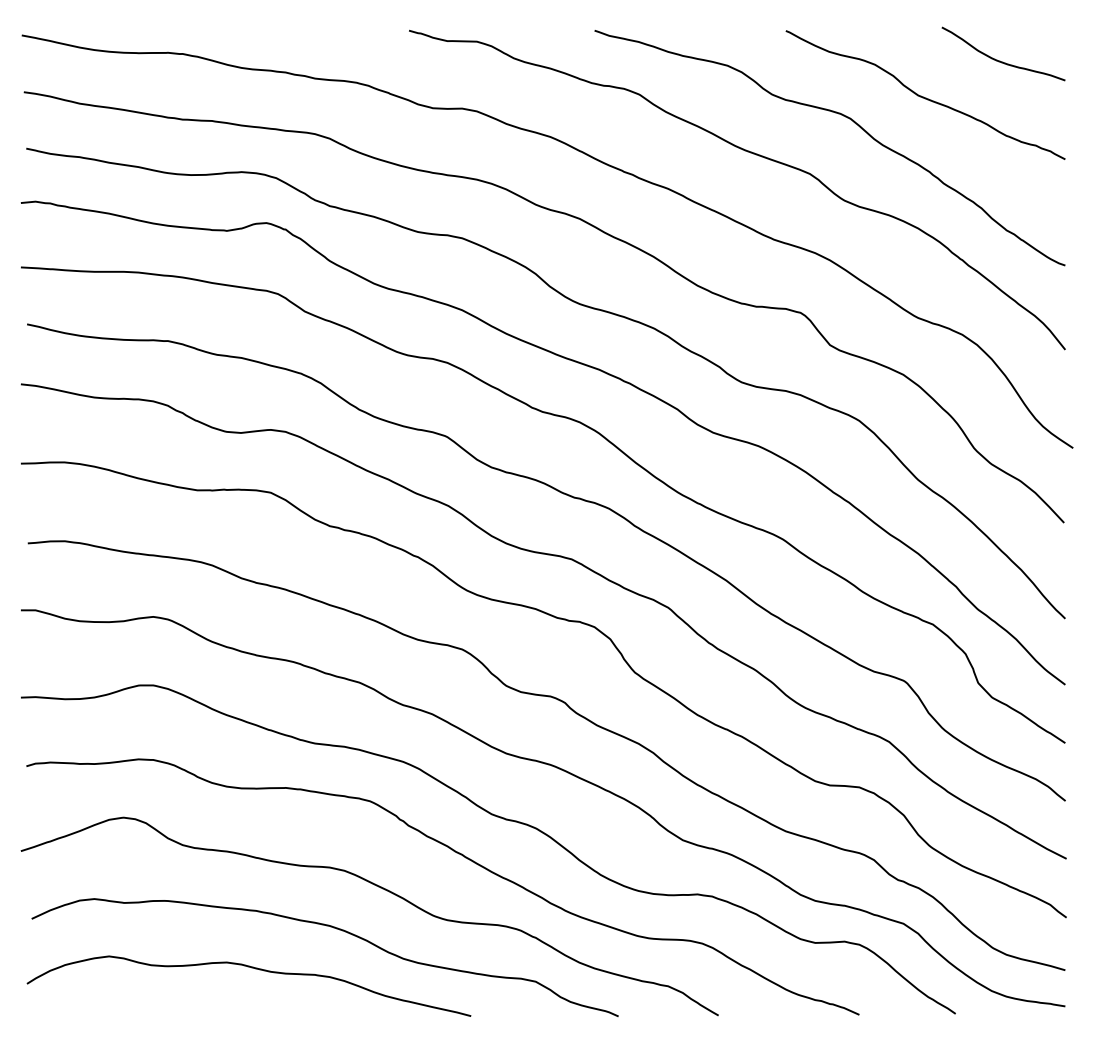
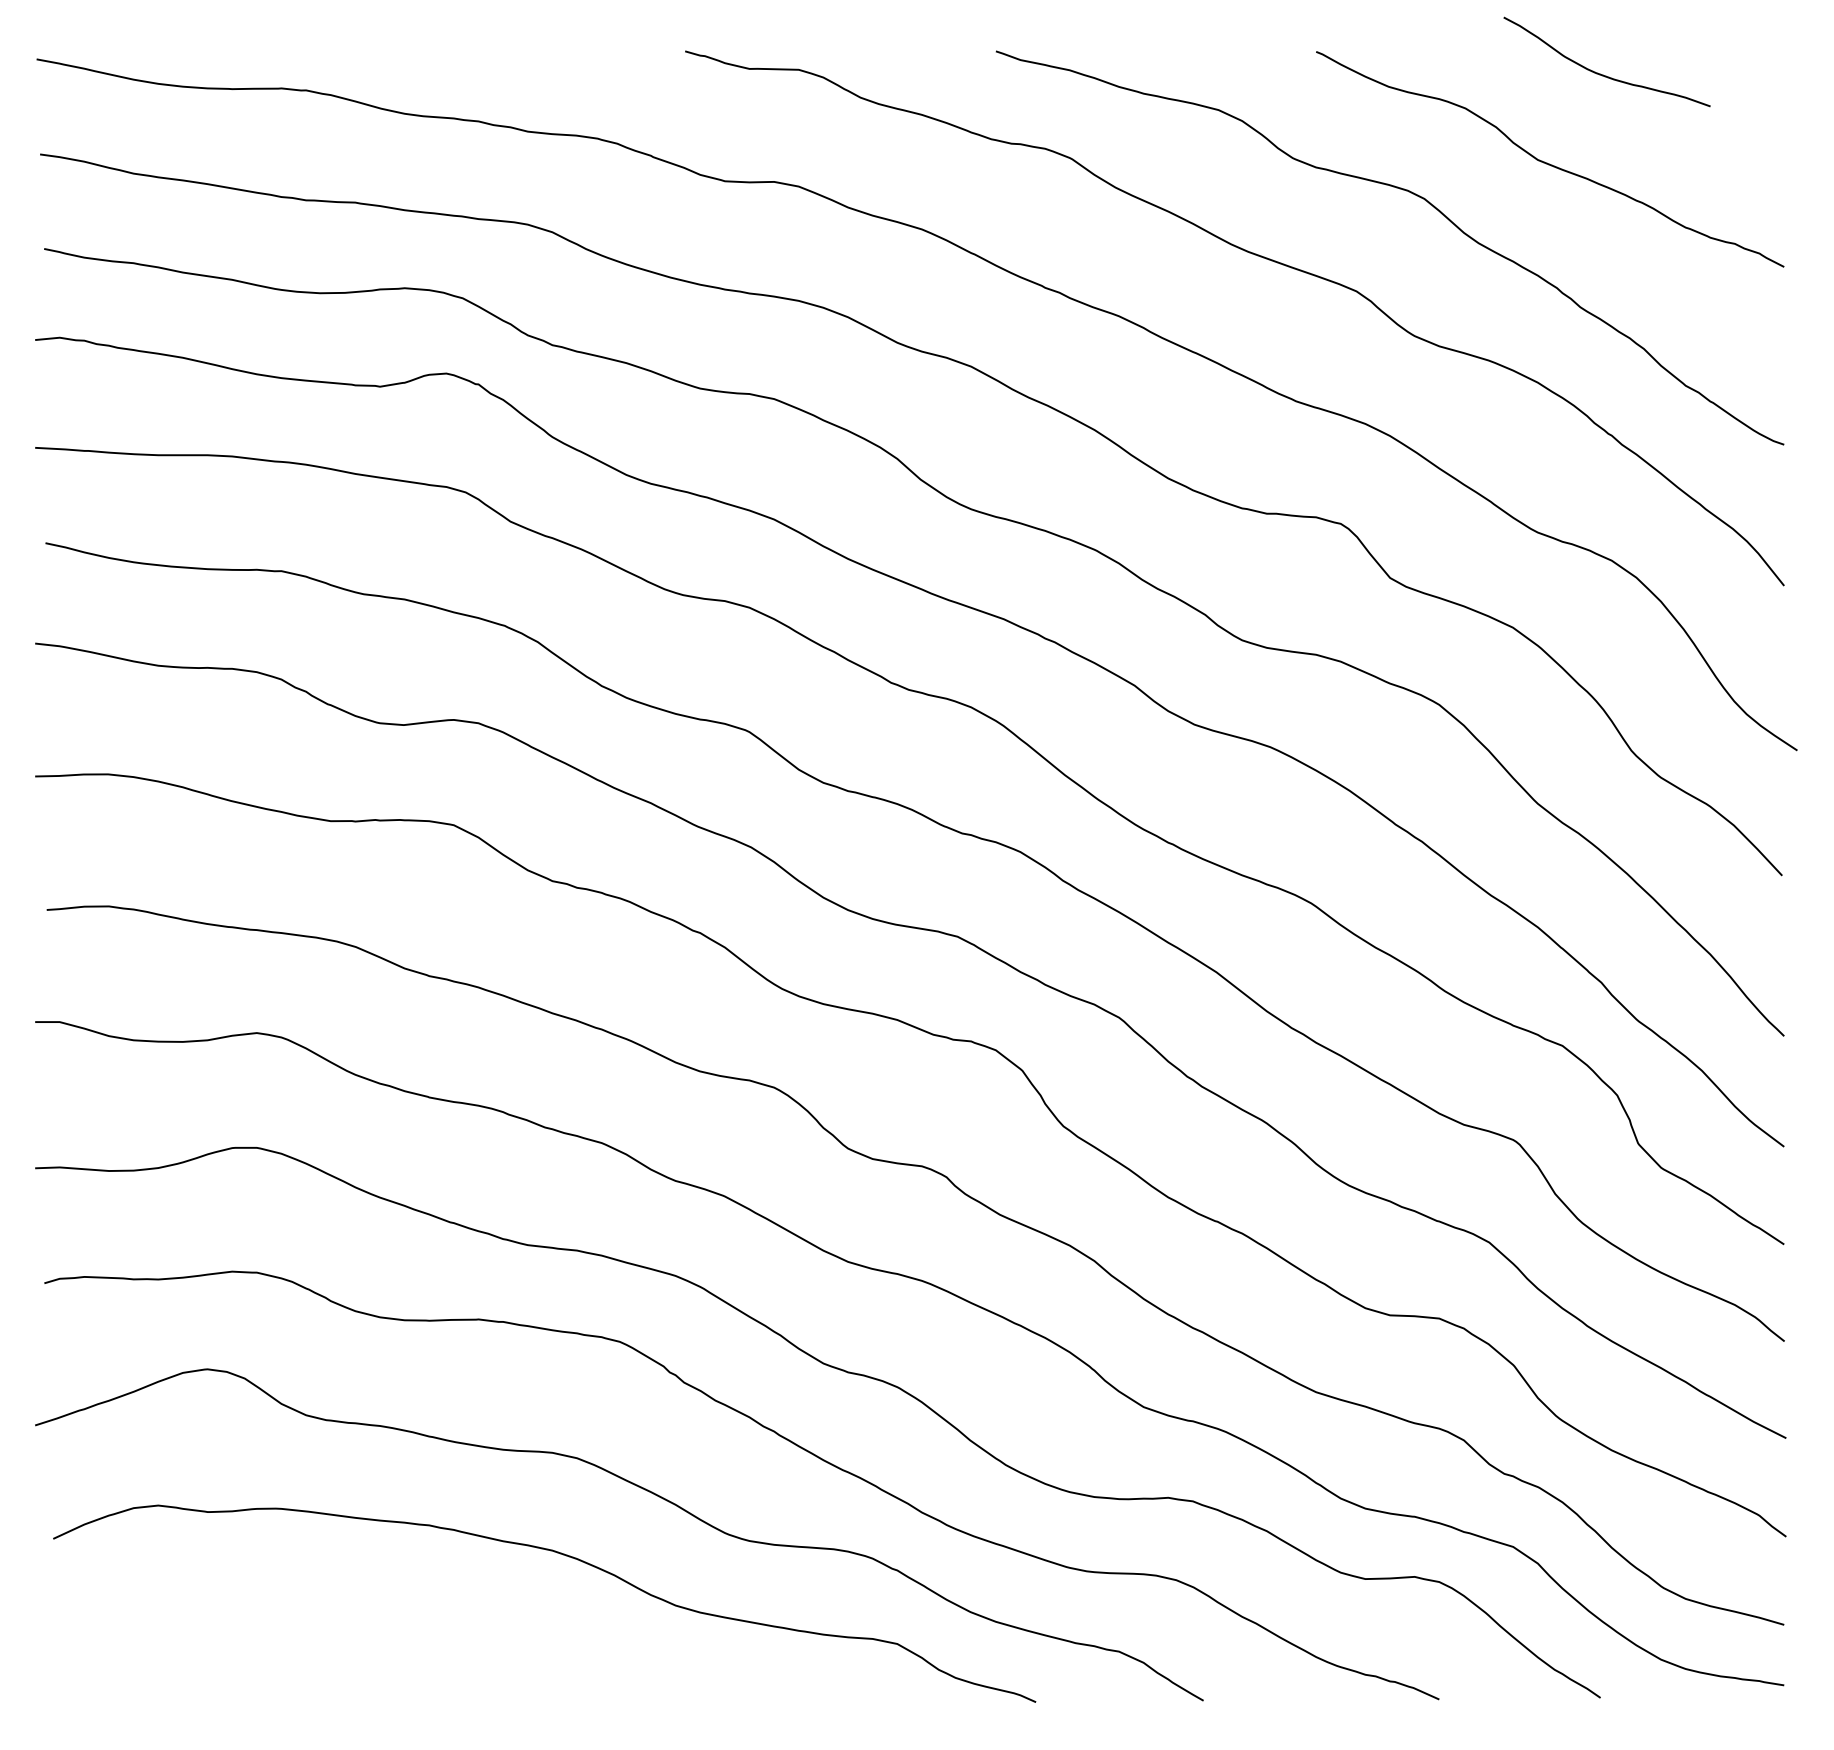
curve: (1000, 60) -> (1601, 72), moved
curve: (251, 968) -> (421, 1621), removed

